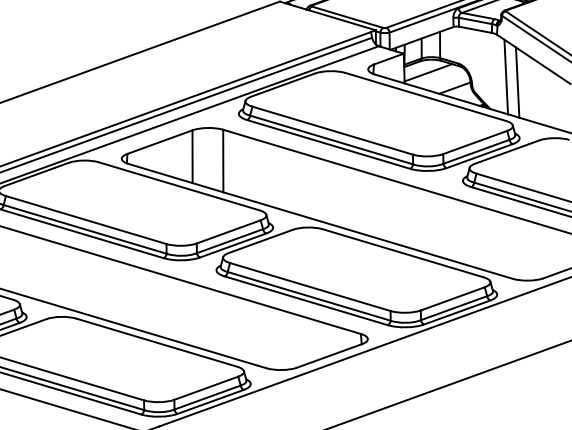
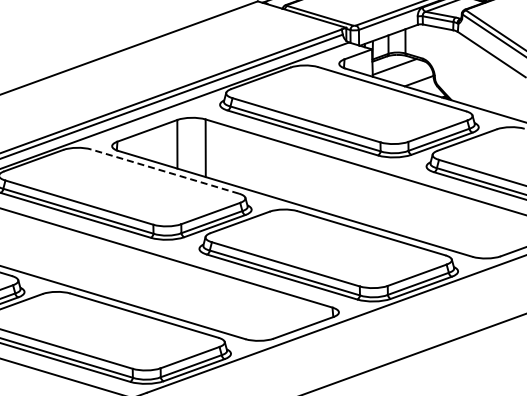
line: (506, 76) -> (466, 70), removed
line: (517, 82) -> (476, 75), removed
line: (178, 186) -> (164, 171), solid -> dashed

